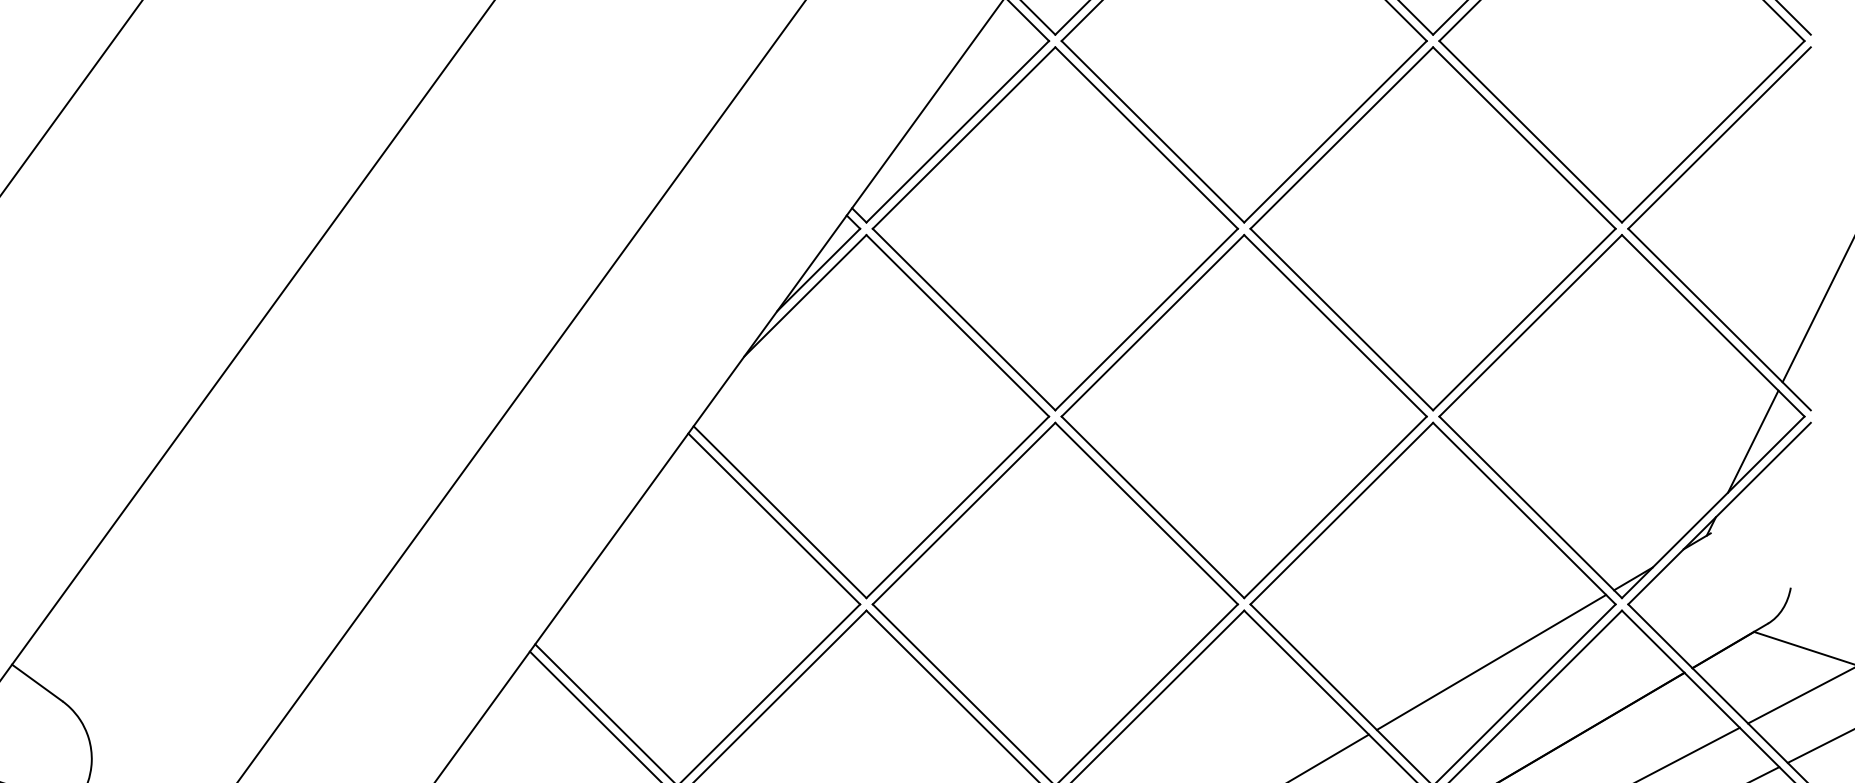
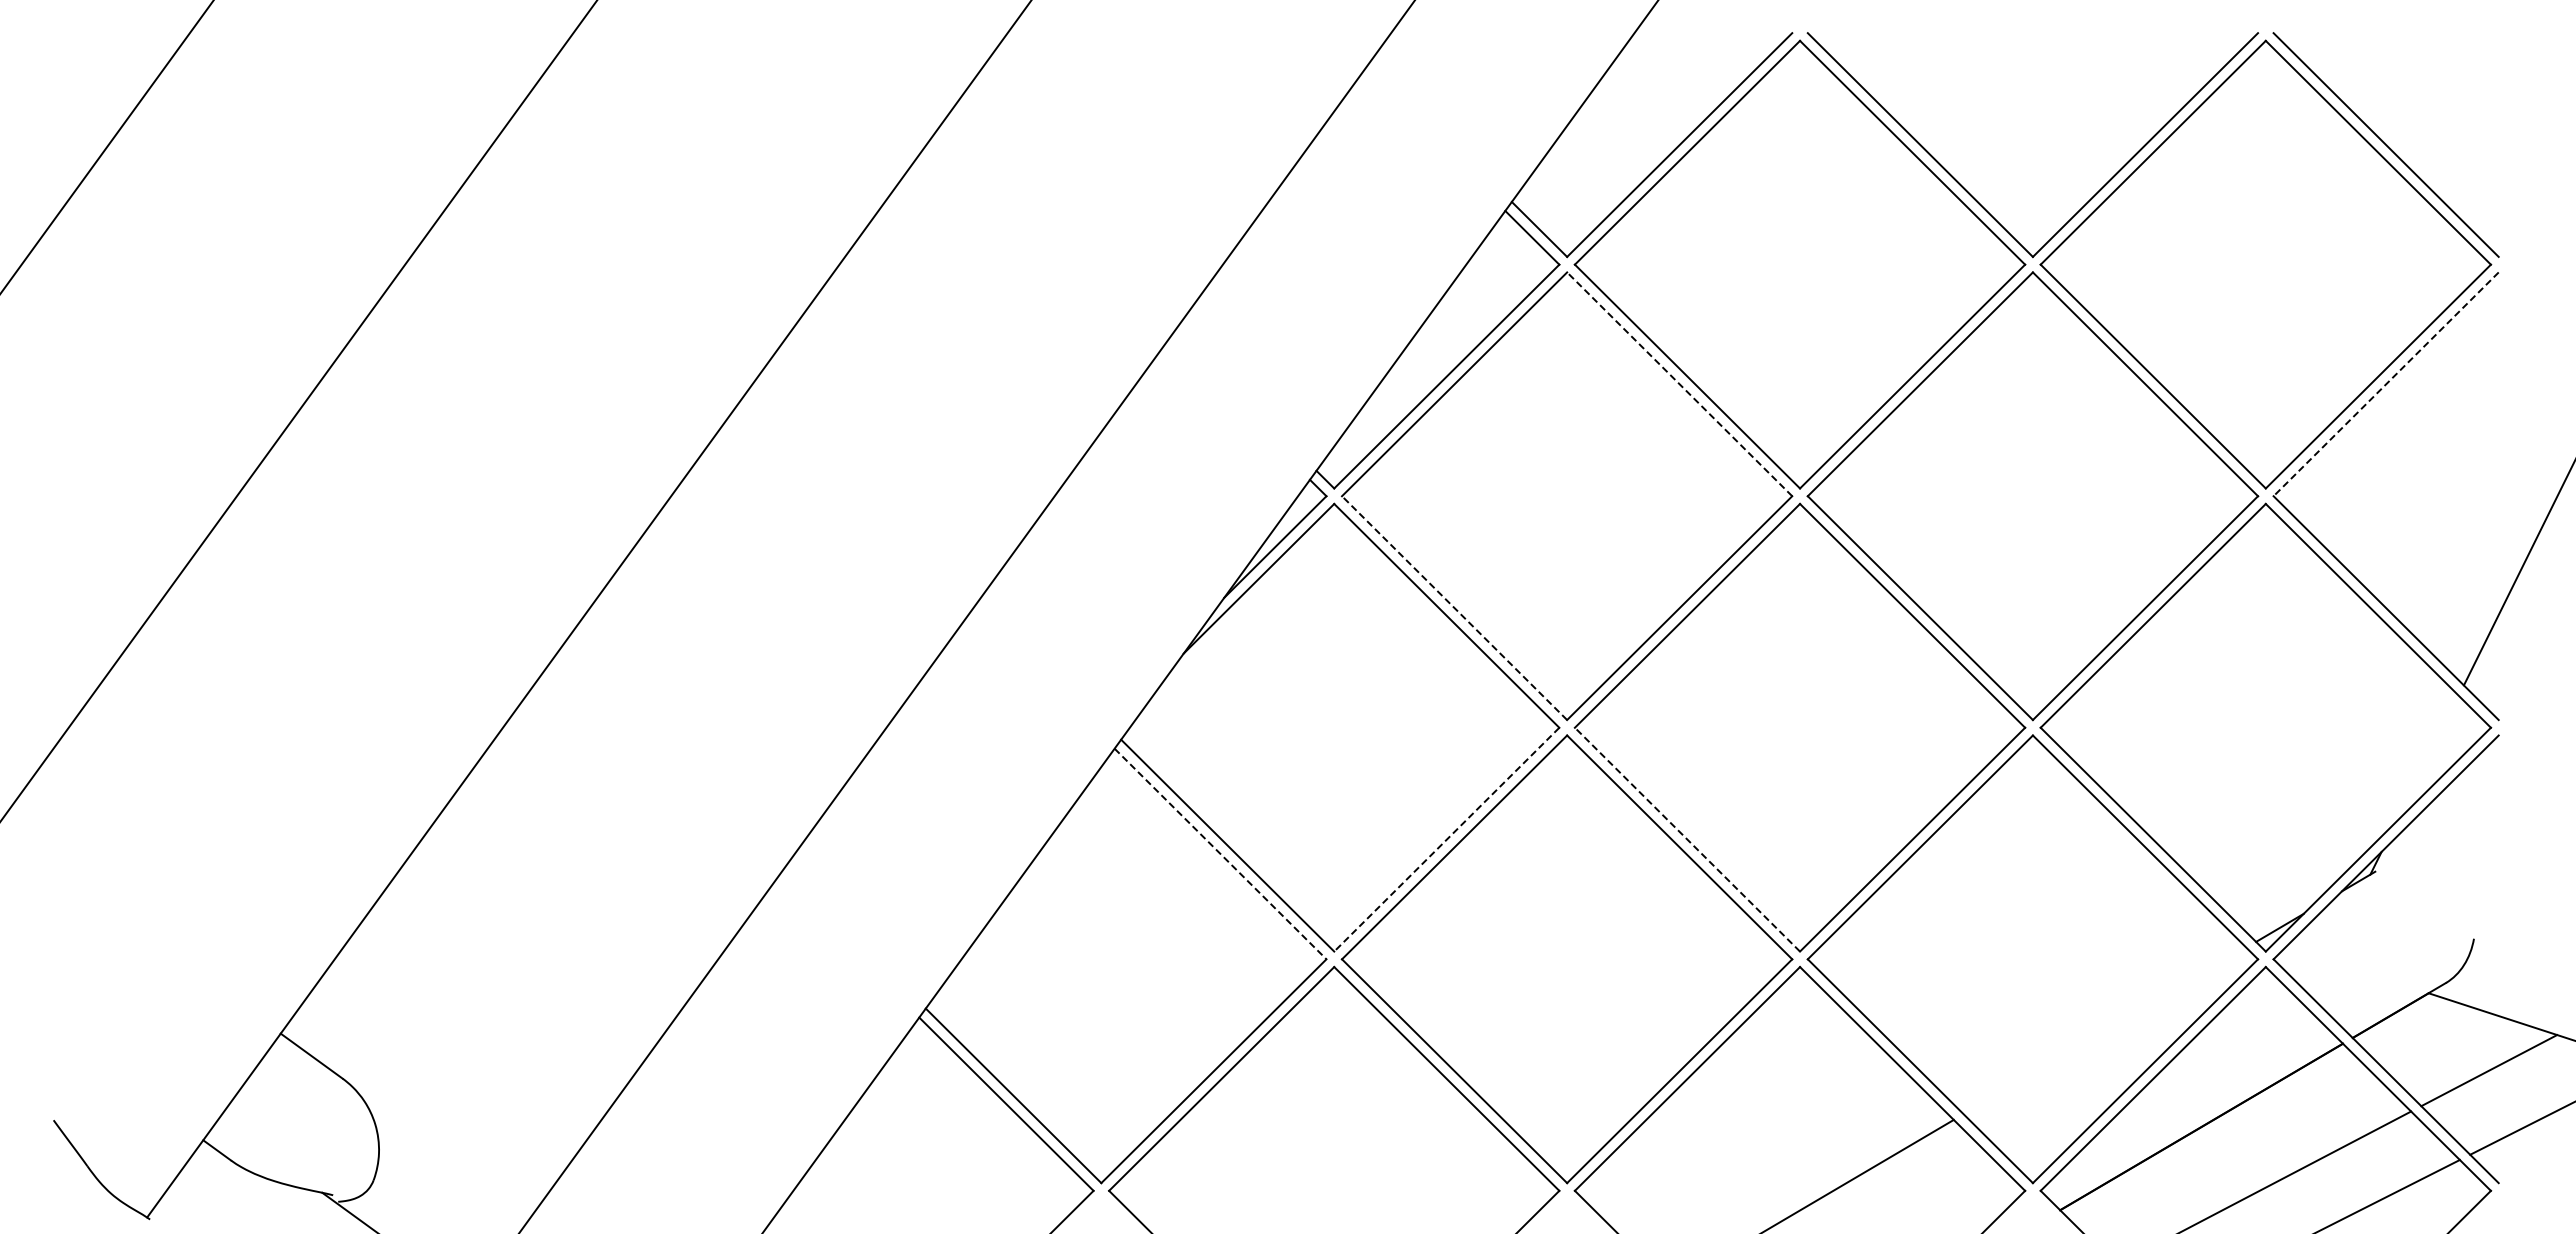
line: (1146, 138) -> (1679, 384), solid -> dashed
line: (1719, 138) -> (2386, 384), solid -> dashed
line: (963, 319) -> (1454, 608), solid -> dashed
line: (1753, 441) -> (2427, 758), removed
line: (957, 507) -> (1446, 839), solid -> dashed
line: (1152, 507) -> (1687, 839), solid -> dashed
line: (774, 519) -> (1220, 854), solid -> dashed
line: (1491, 662) -> (2104, 1030), removed

